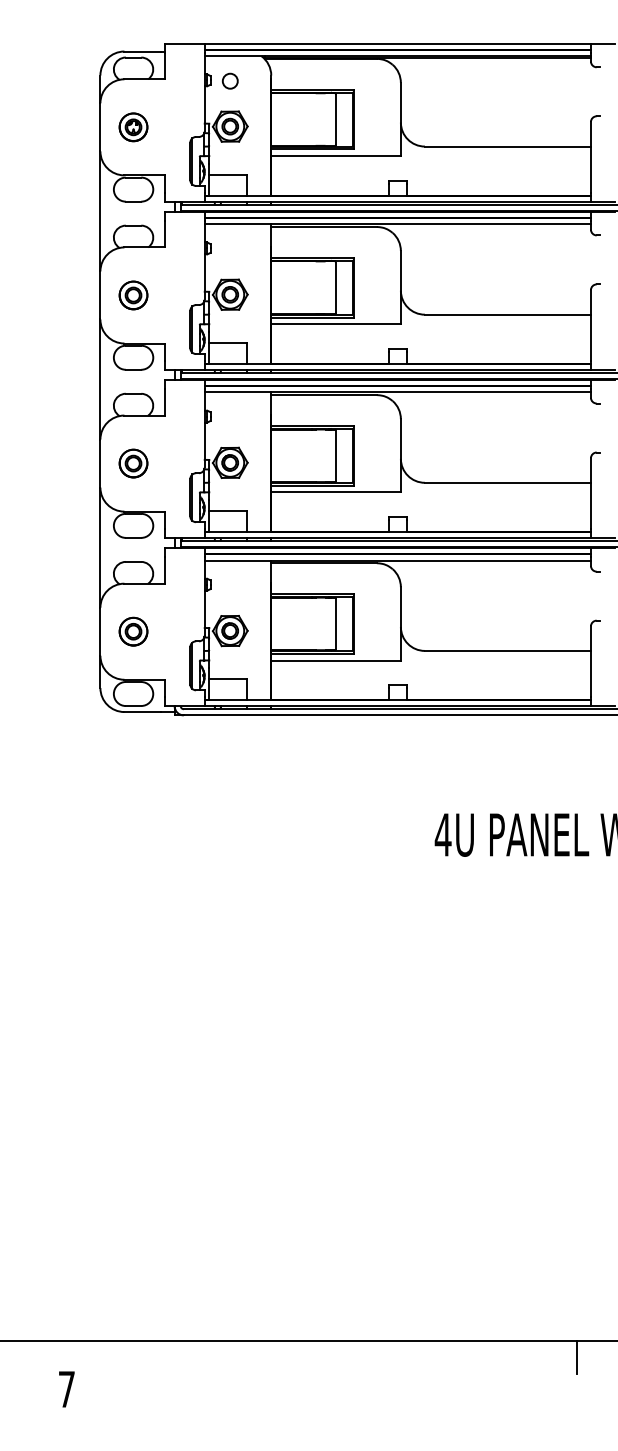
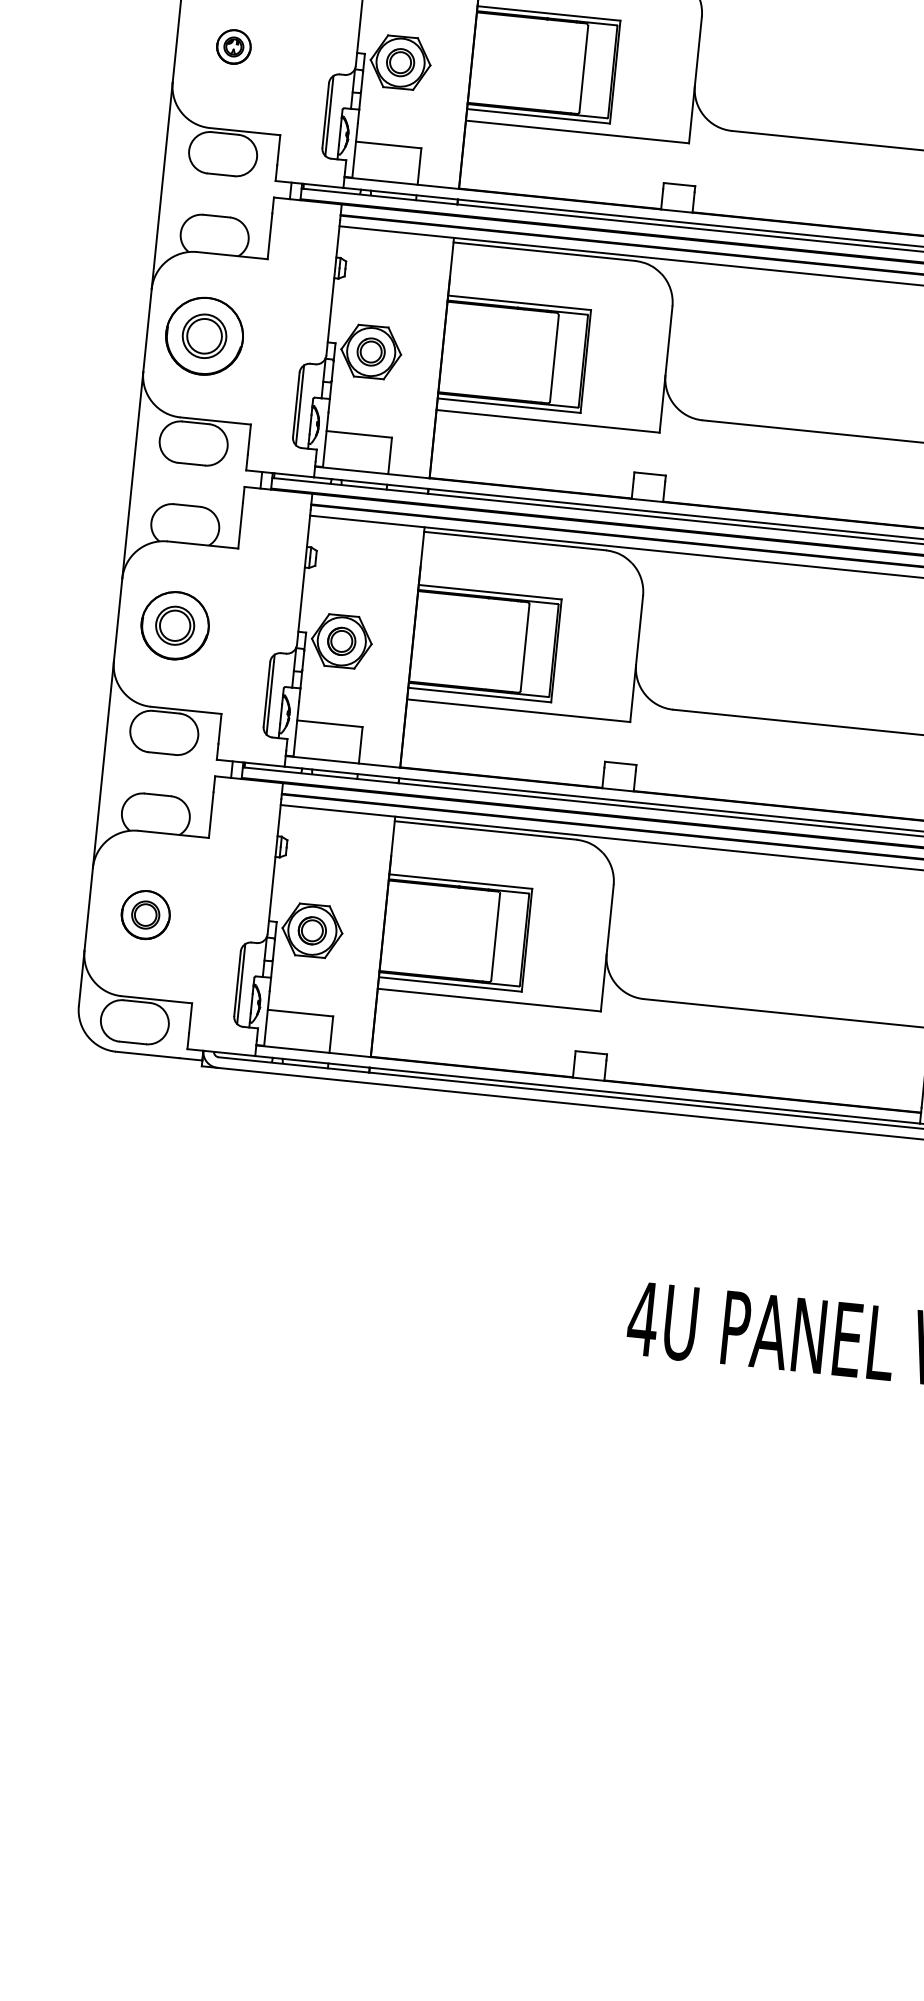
part: (133, 127) -> (233, 47), size x0.7
part: (133, 295) -> (204, 336), size x1.6
part: (133, 463) -> (175, 625), size x1.4

